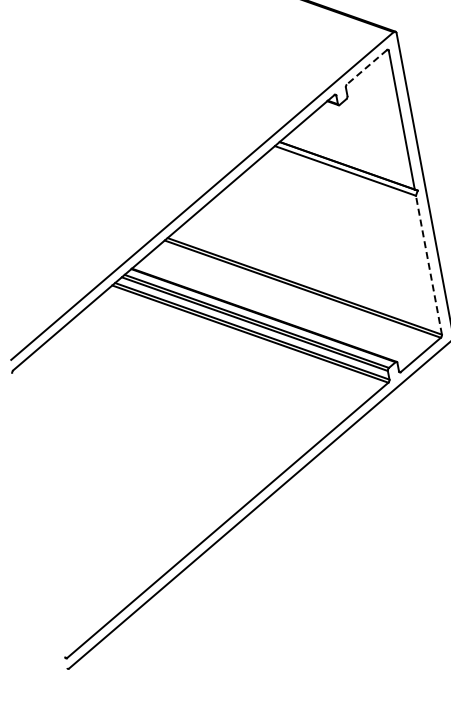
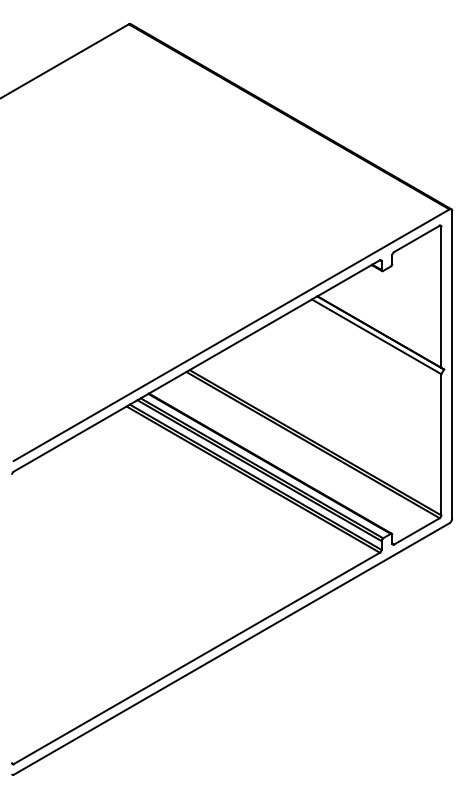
line: (366, 67) -> (416, 239), dashed -> solid
line: (429, 264) -> (441, 444), dashed -> solid

